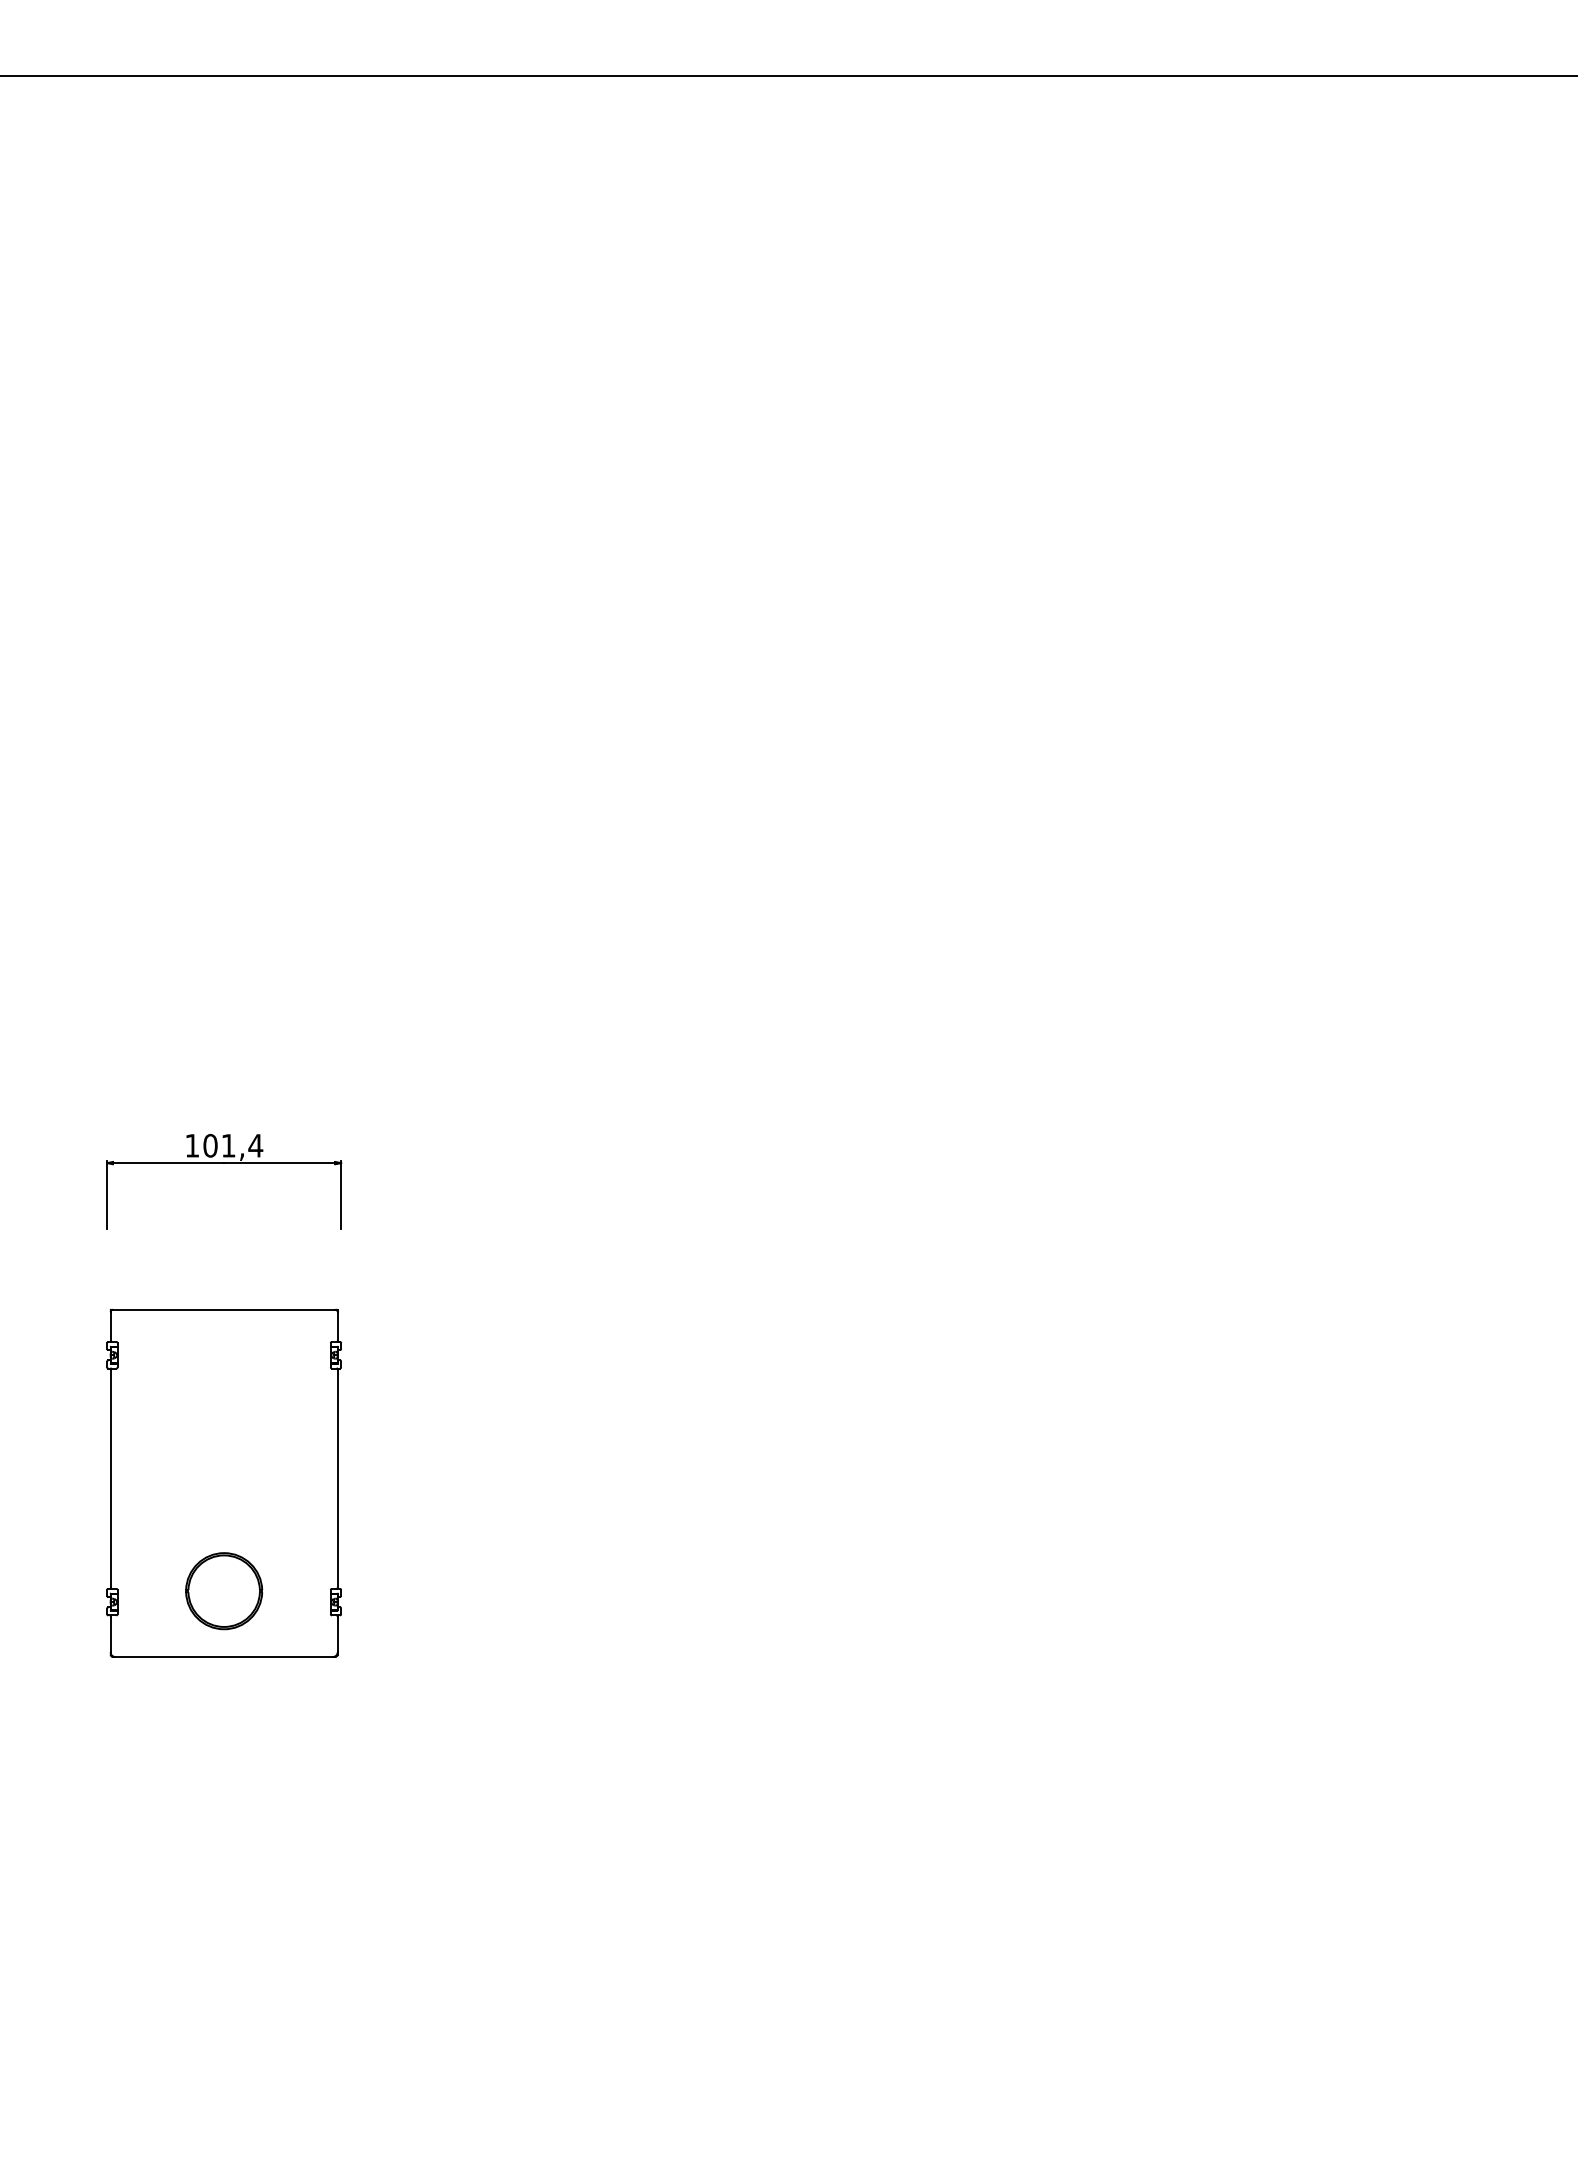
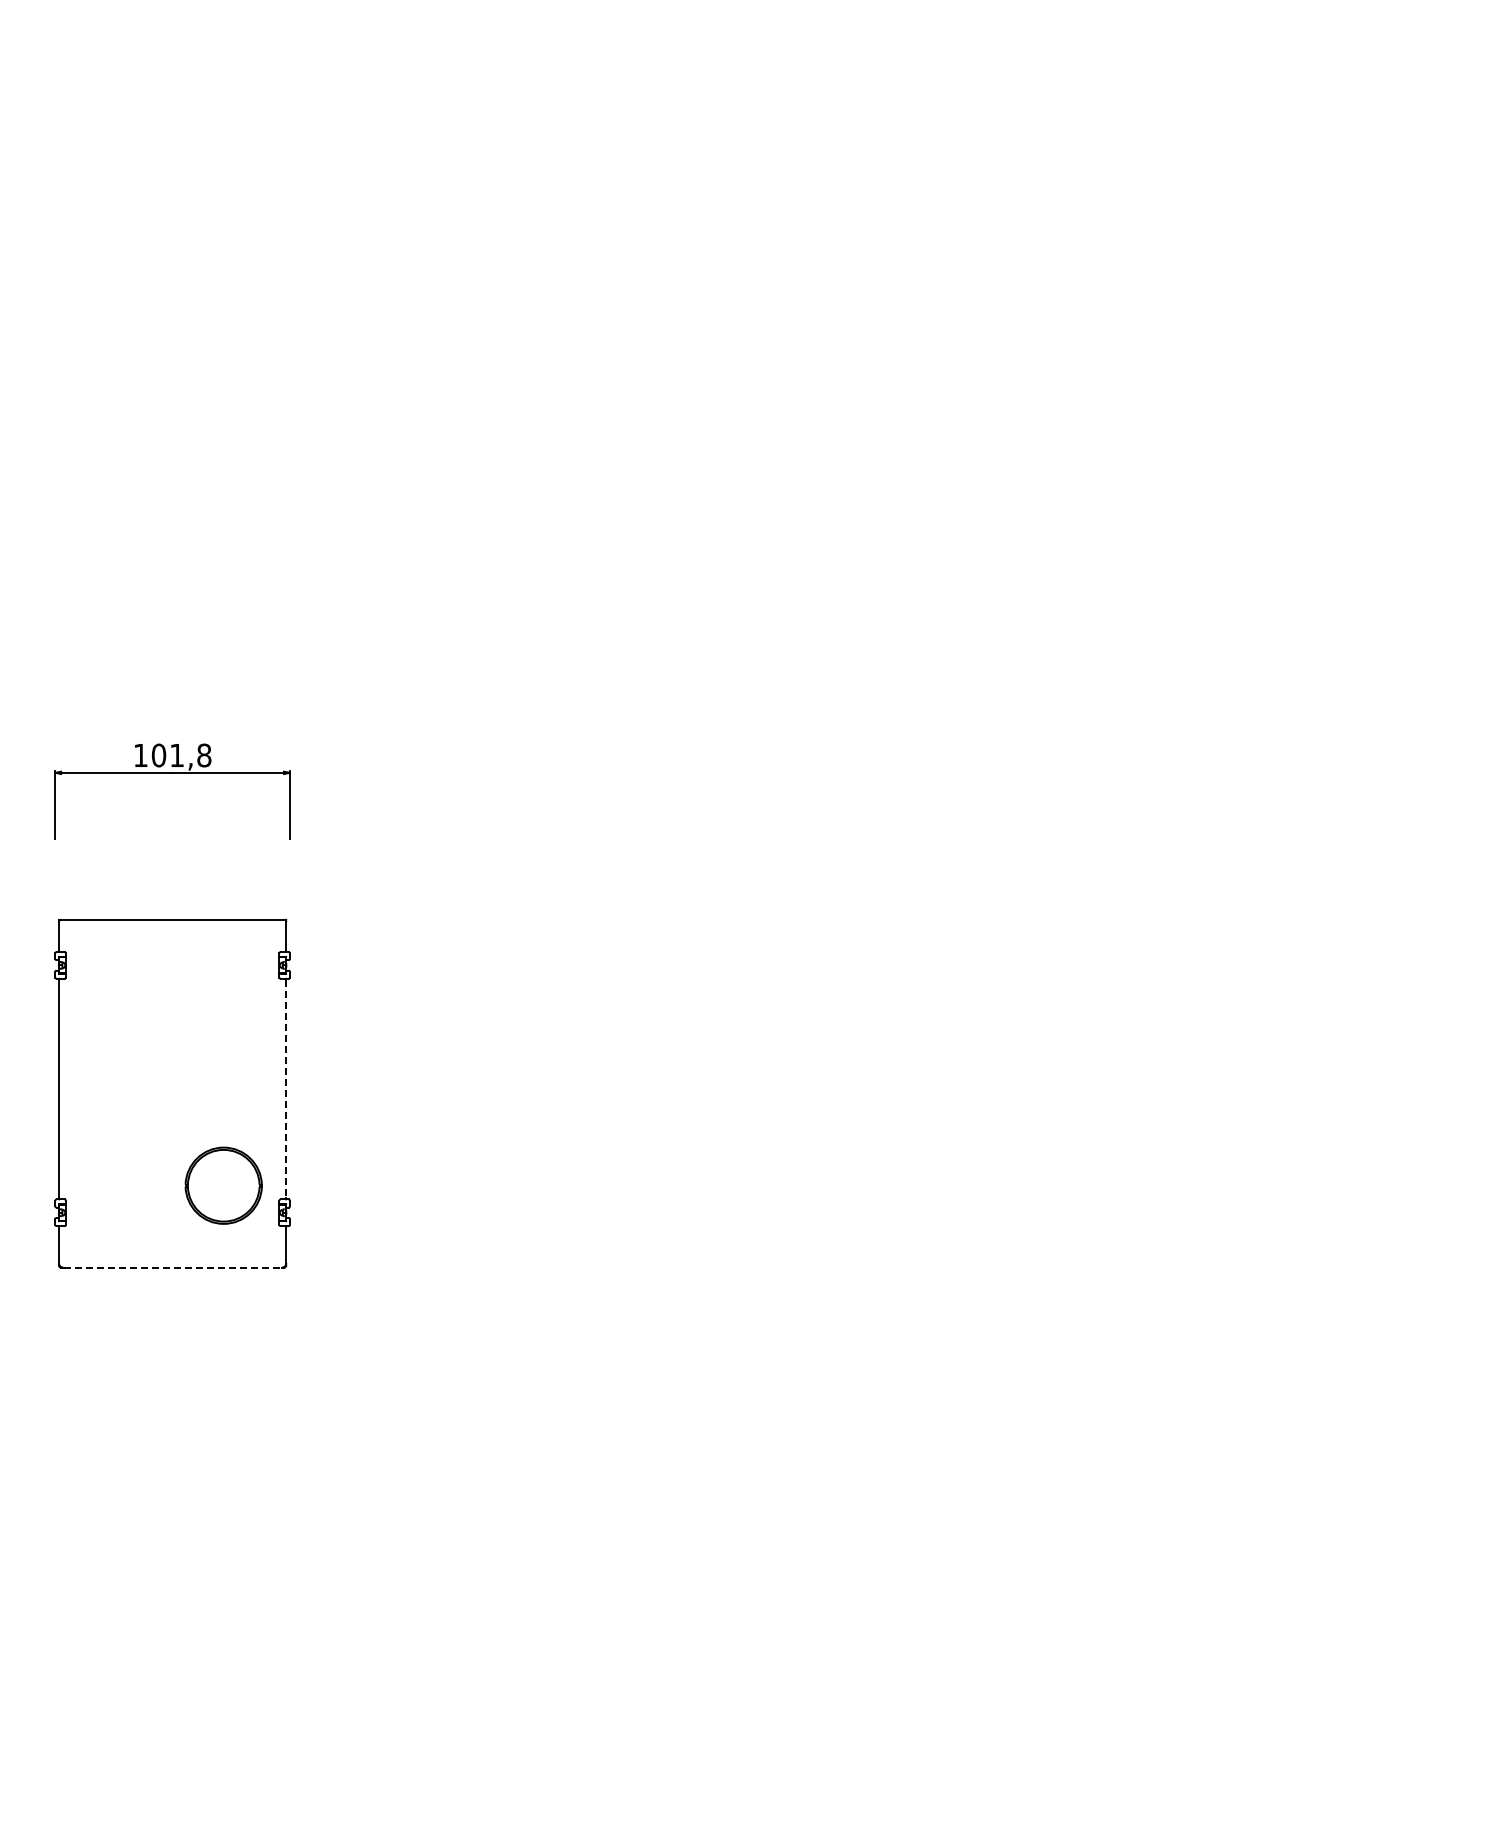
text: (255, 1145) -> (204, 755), 101,4 -> 101,8
line: (337, 1479) -> (286, 1089), solid -> dashed
part: (224, 1591) -> (224, 1186), moved
line: (224, 1656) -> (172, 1267), solid -> dashed

